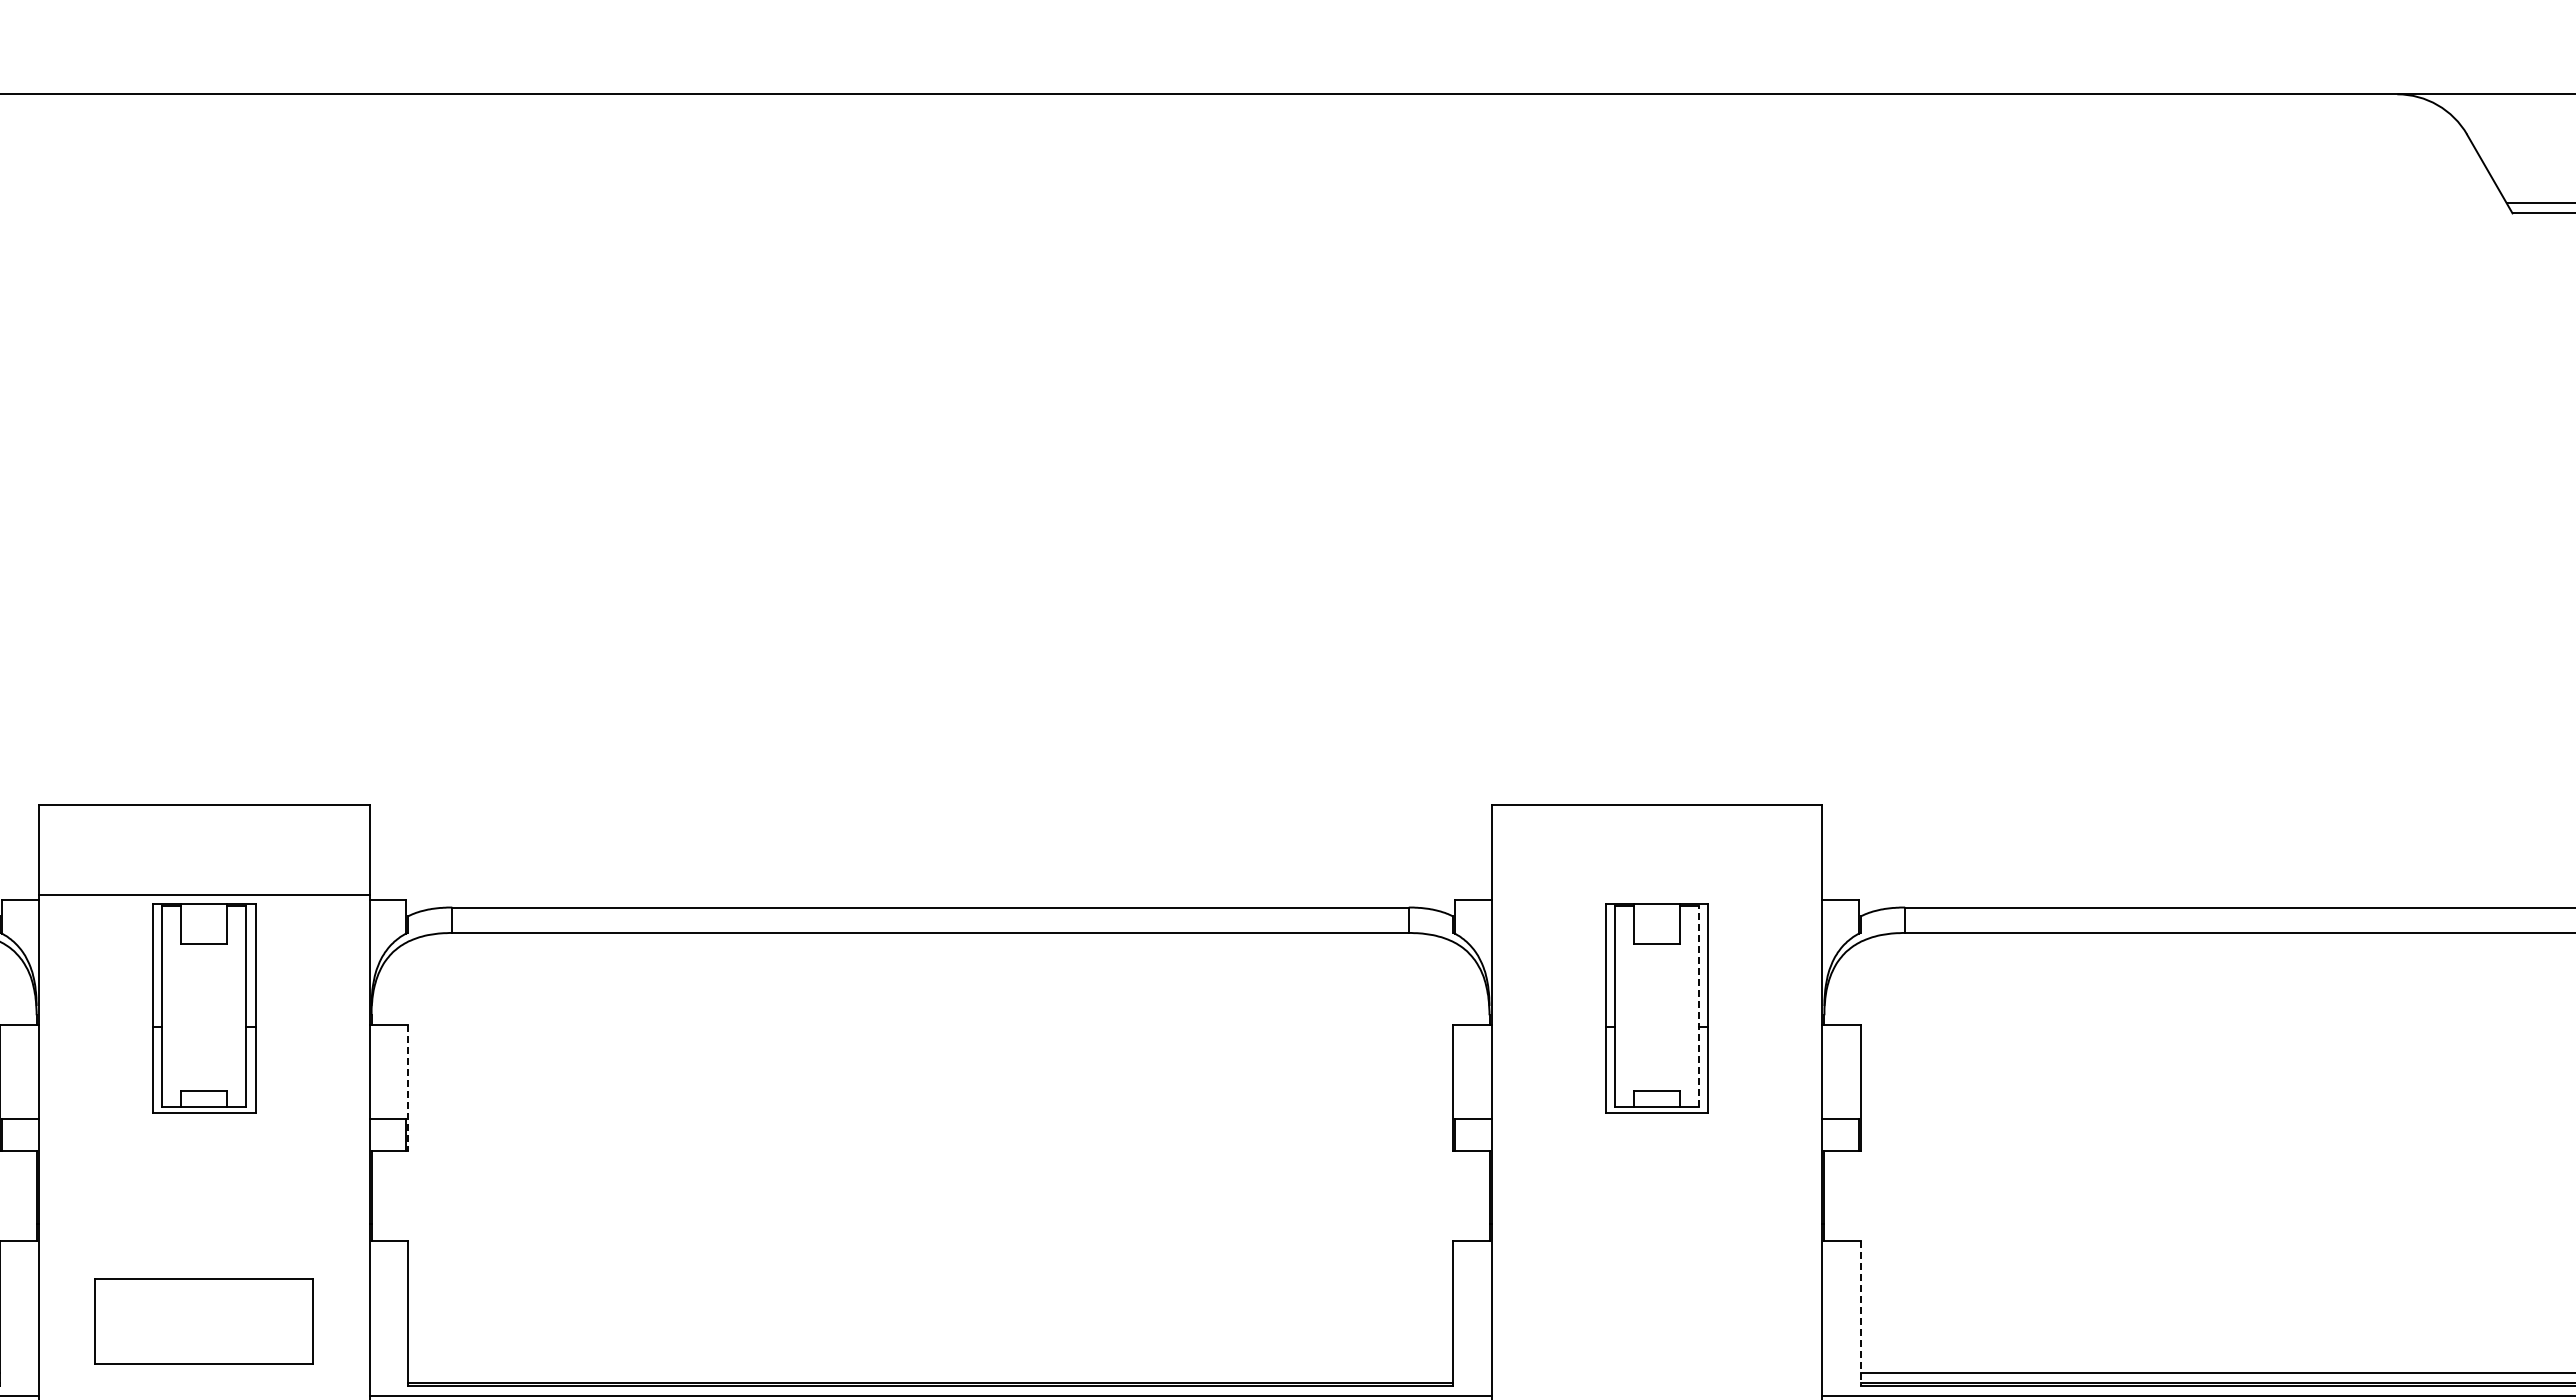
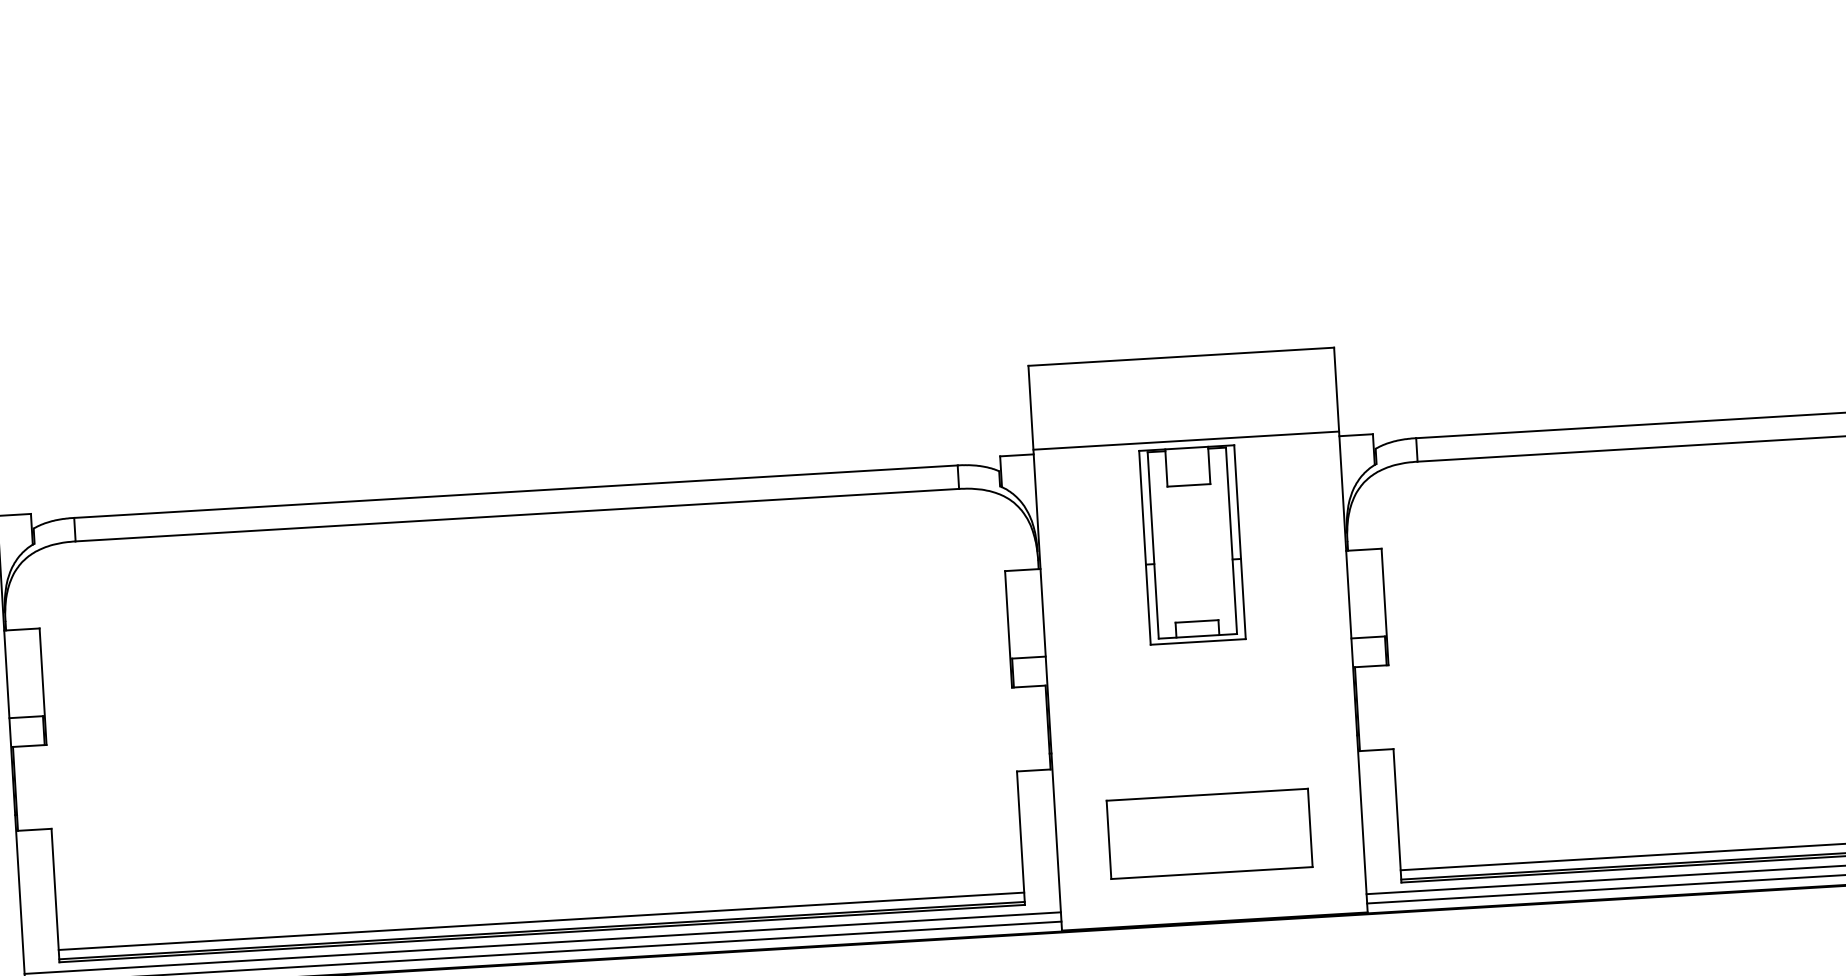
line: (1656, 895) -> (1185, 440), added
line: (1699, 1006) -> (1231, 540), dashed -> solid
line: (407, 1088) -> (42, 687), dashed -> solid
line: (1860, 1314) -> (1397, 816), dashed -> solid
part: (1656, 1321) -> (1209, 834), added
line: (930, 1372) -> (541, 921), added

